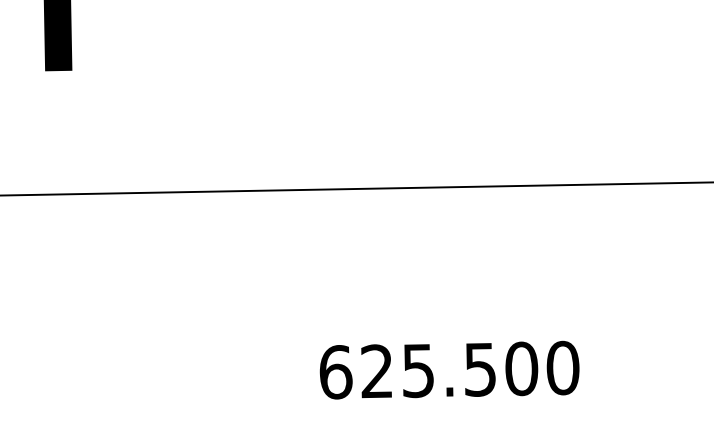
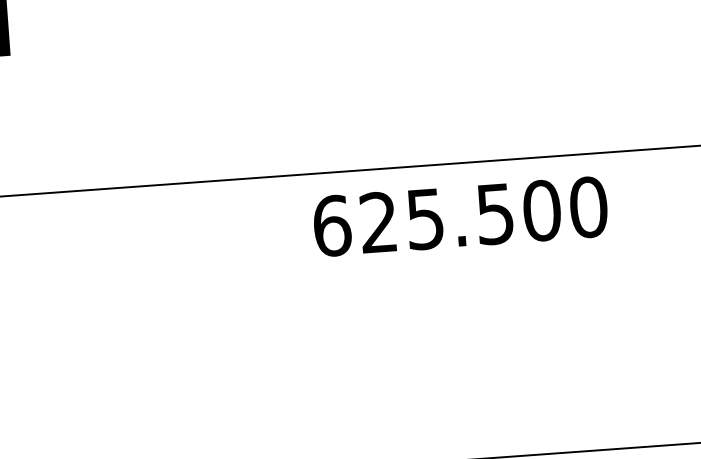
text: (449, 369) -> (460, 215), moved

